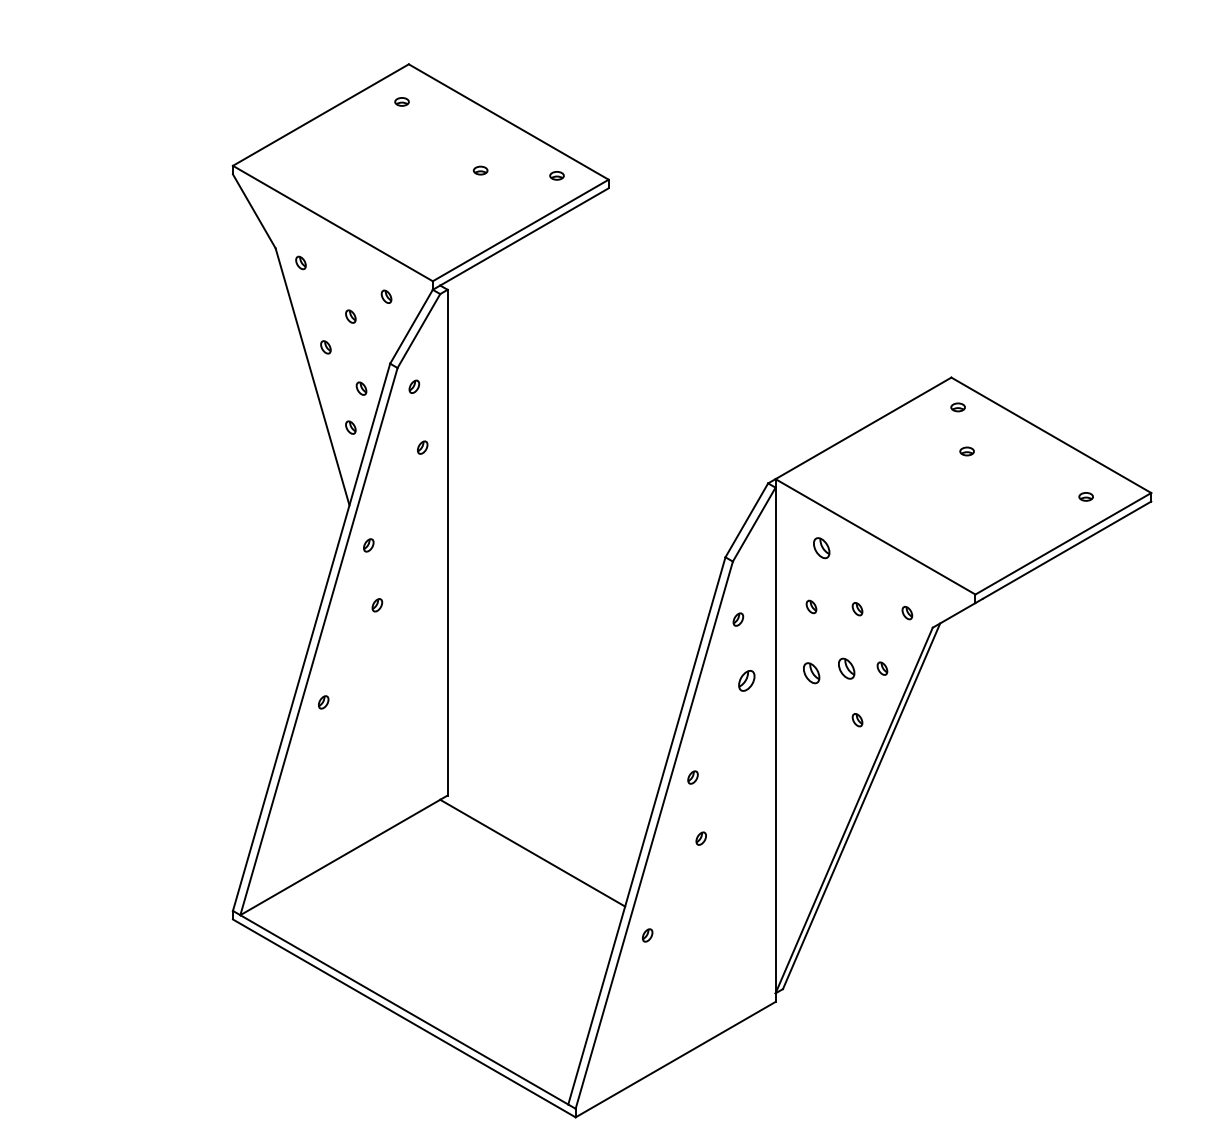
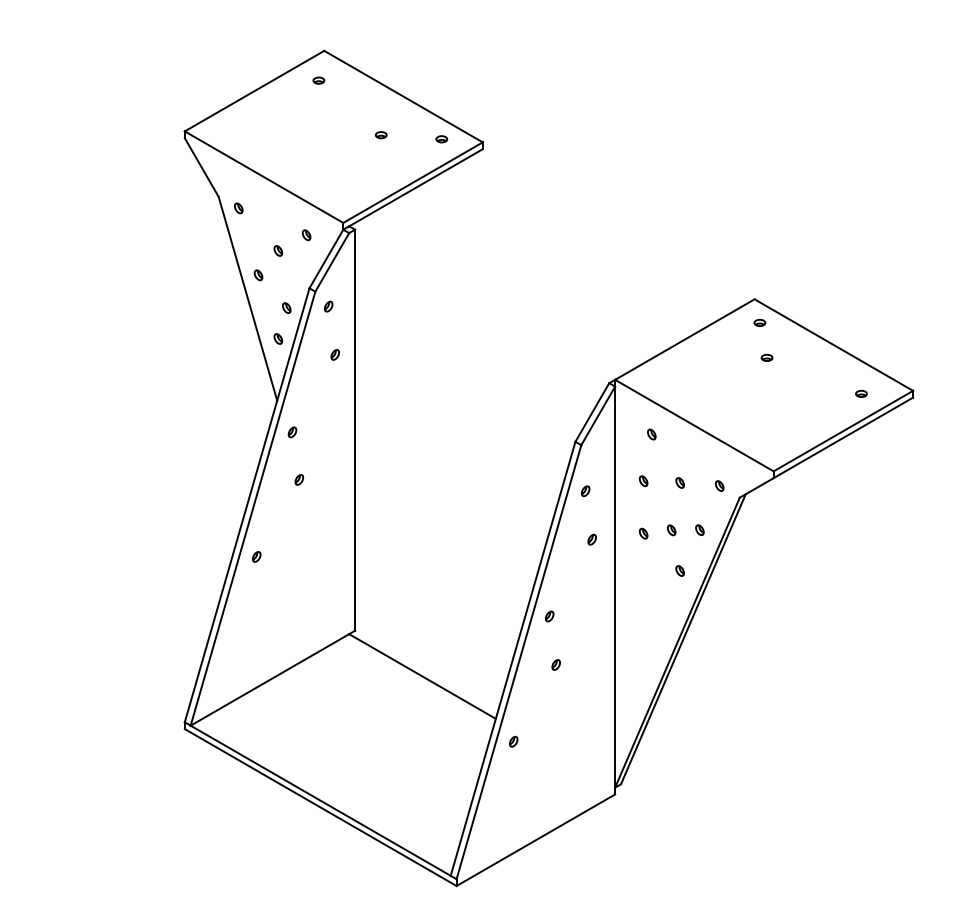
part: (821, 548) -> (651, 434), size x0.62
part: (846, 669) -> (671, 530), size x0.62
part: (811, 672) -> (643, 533), size x0.62
part: (745, 680) -> (591, 539), size x0.62

